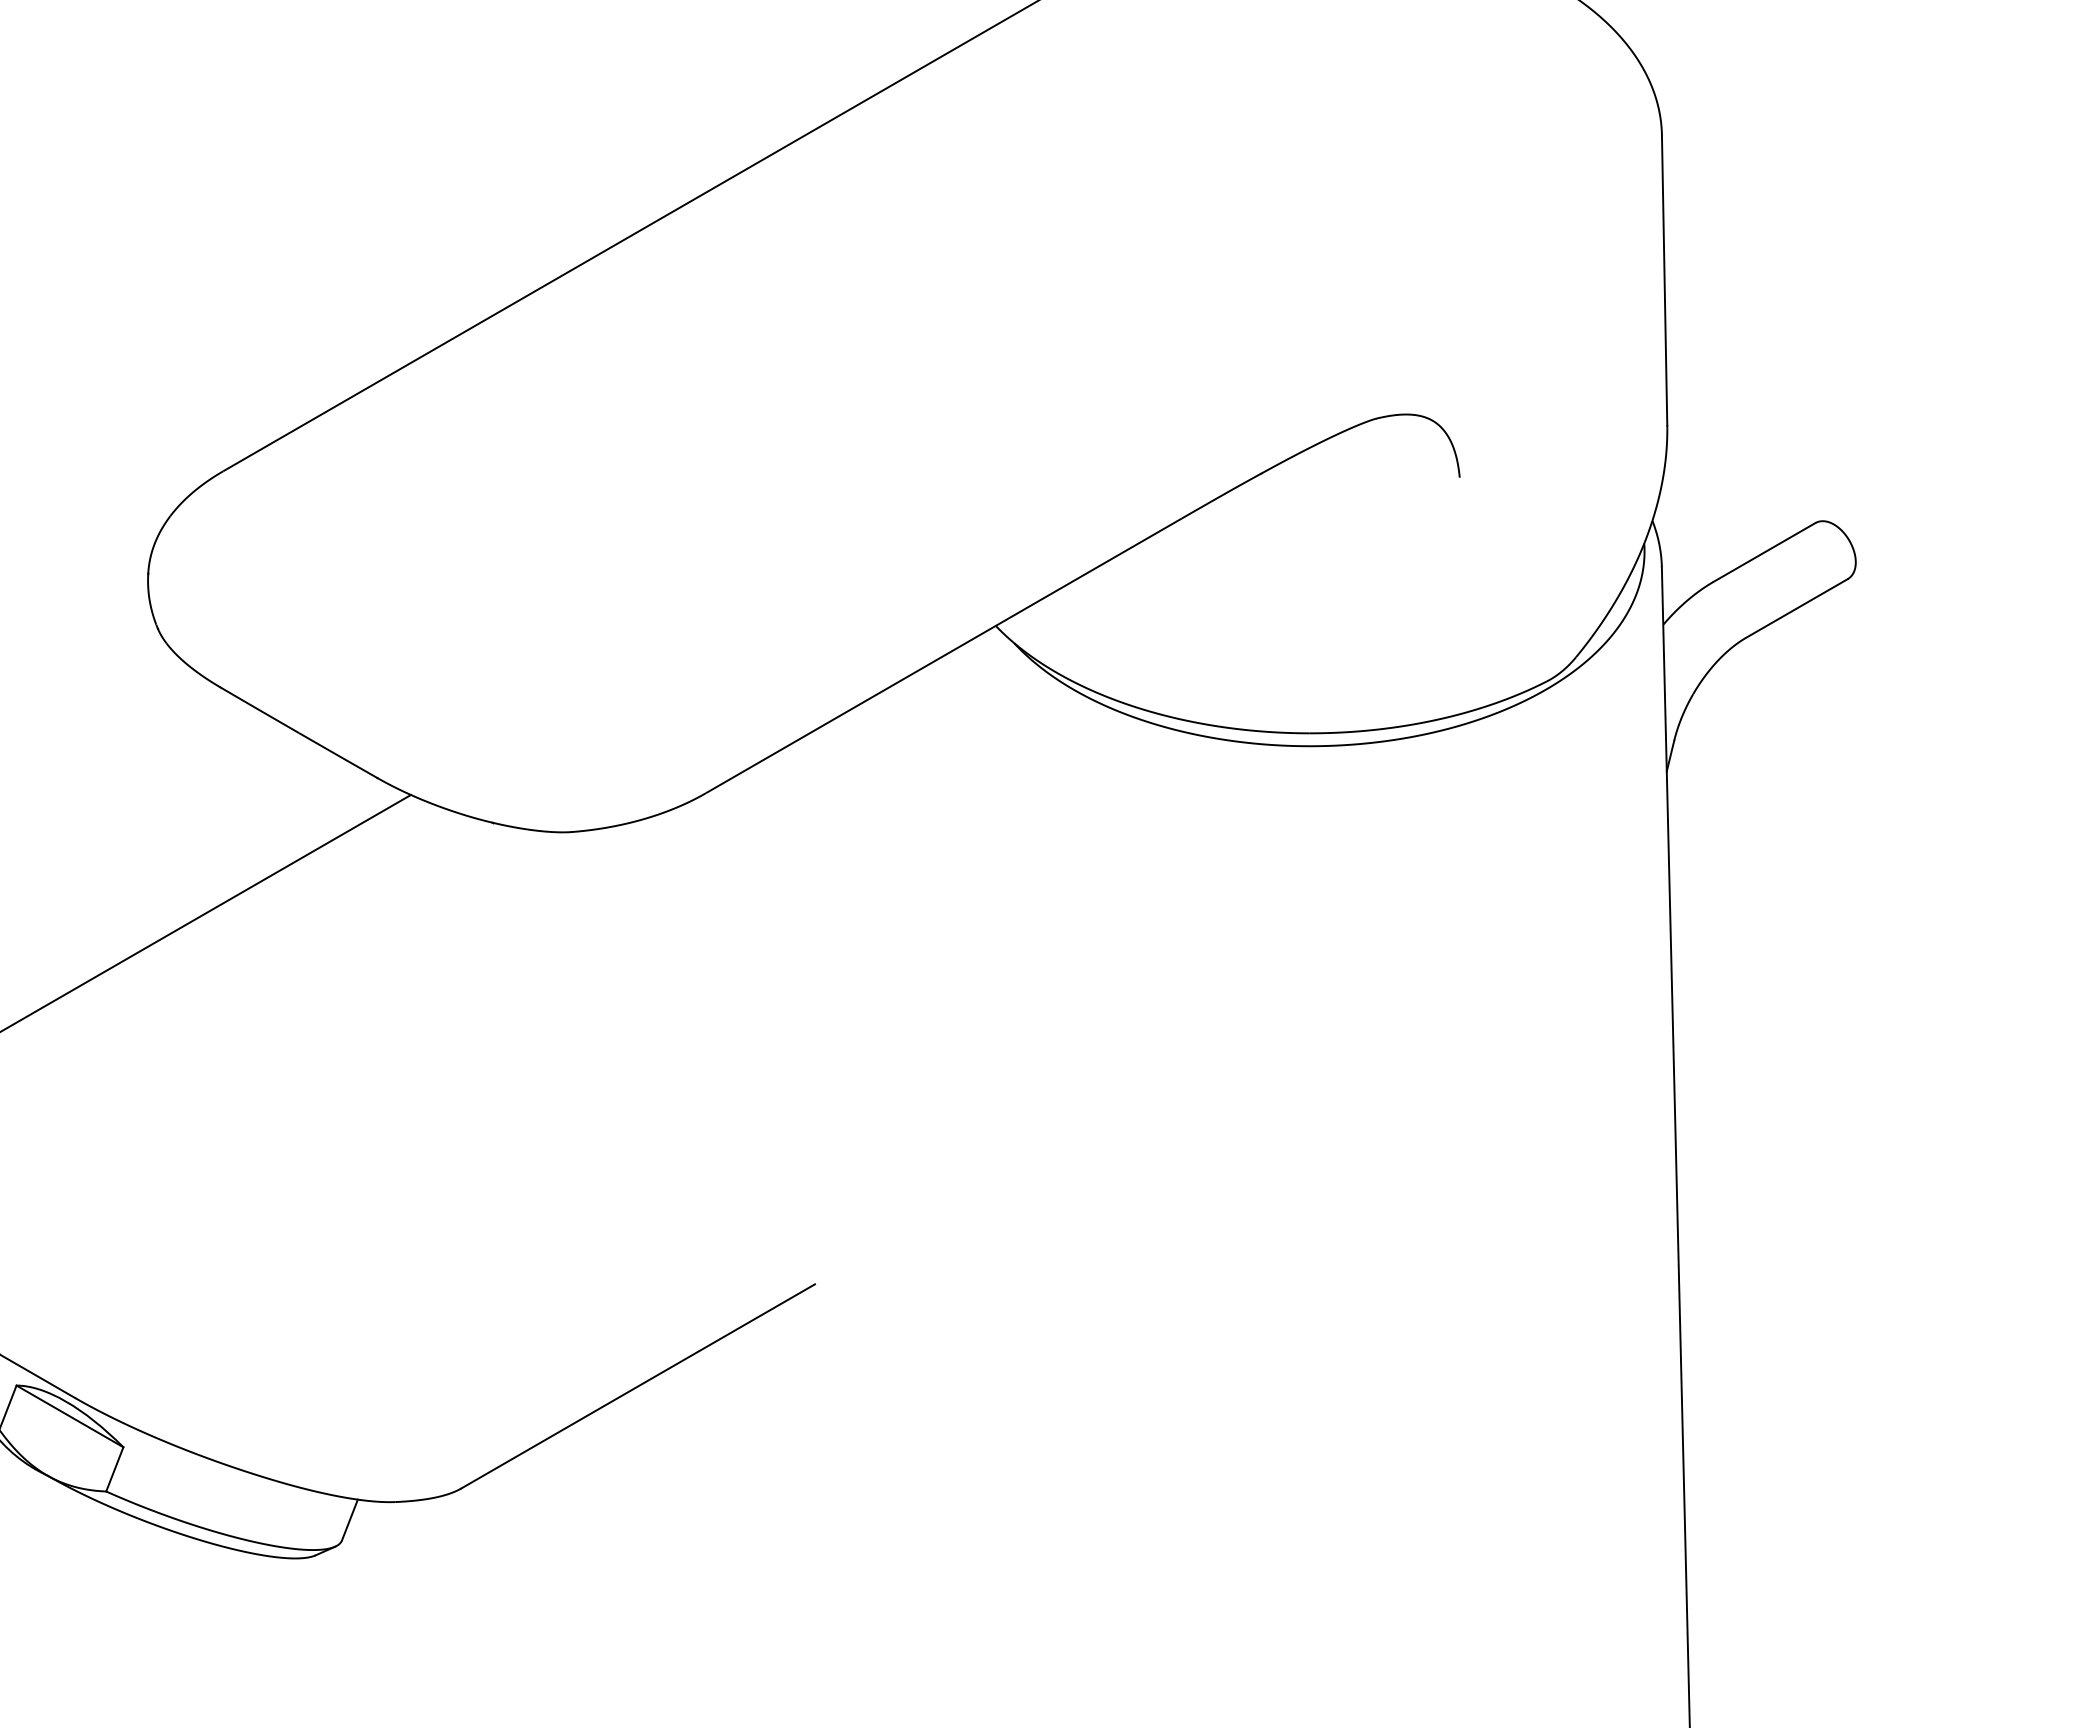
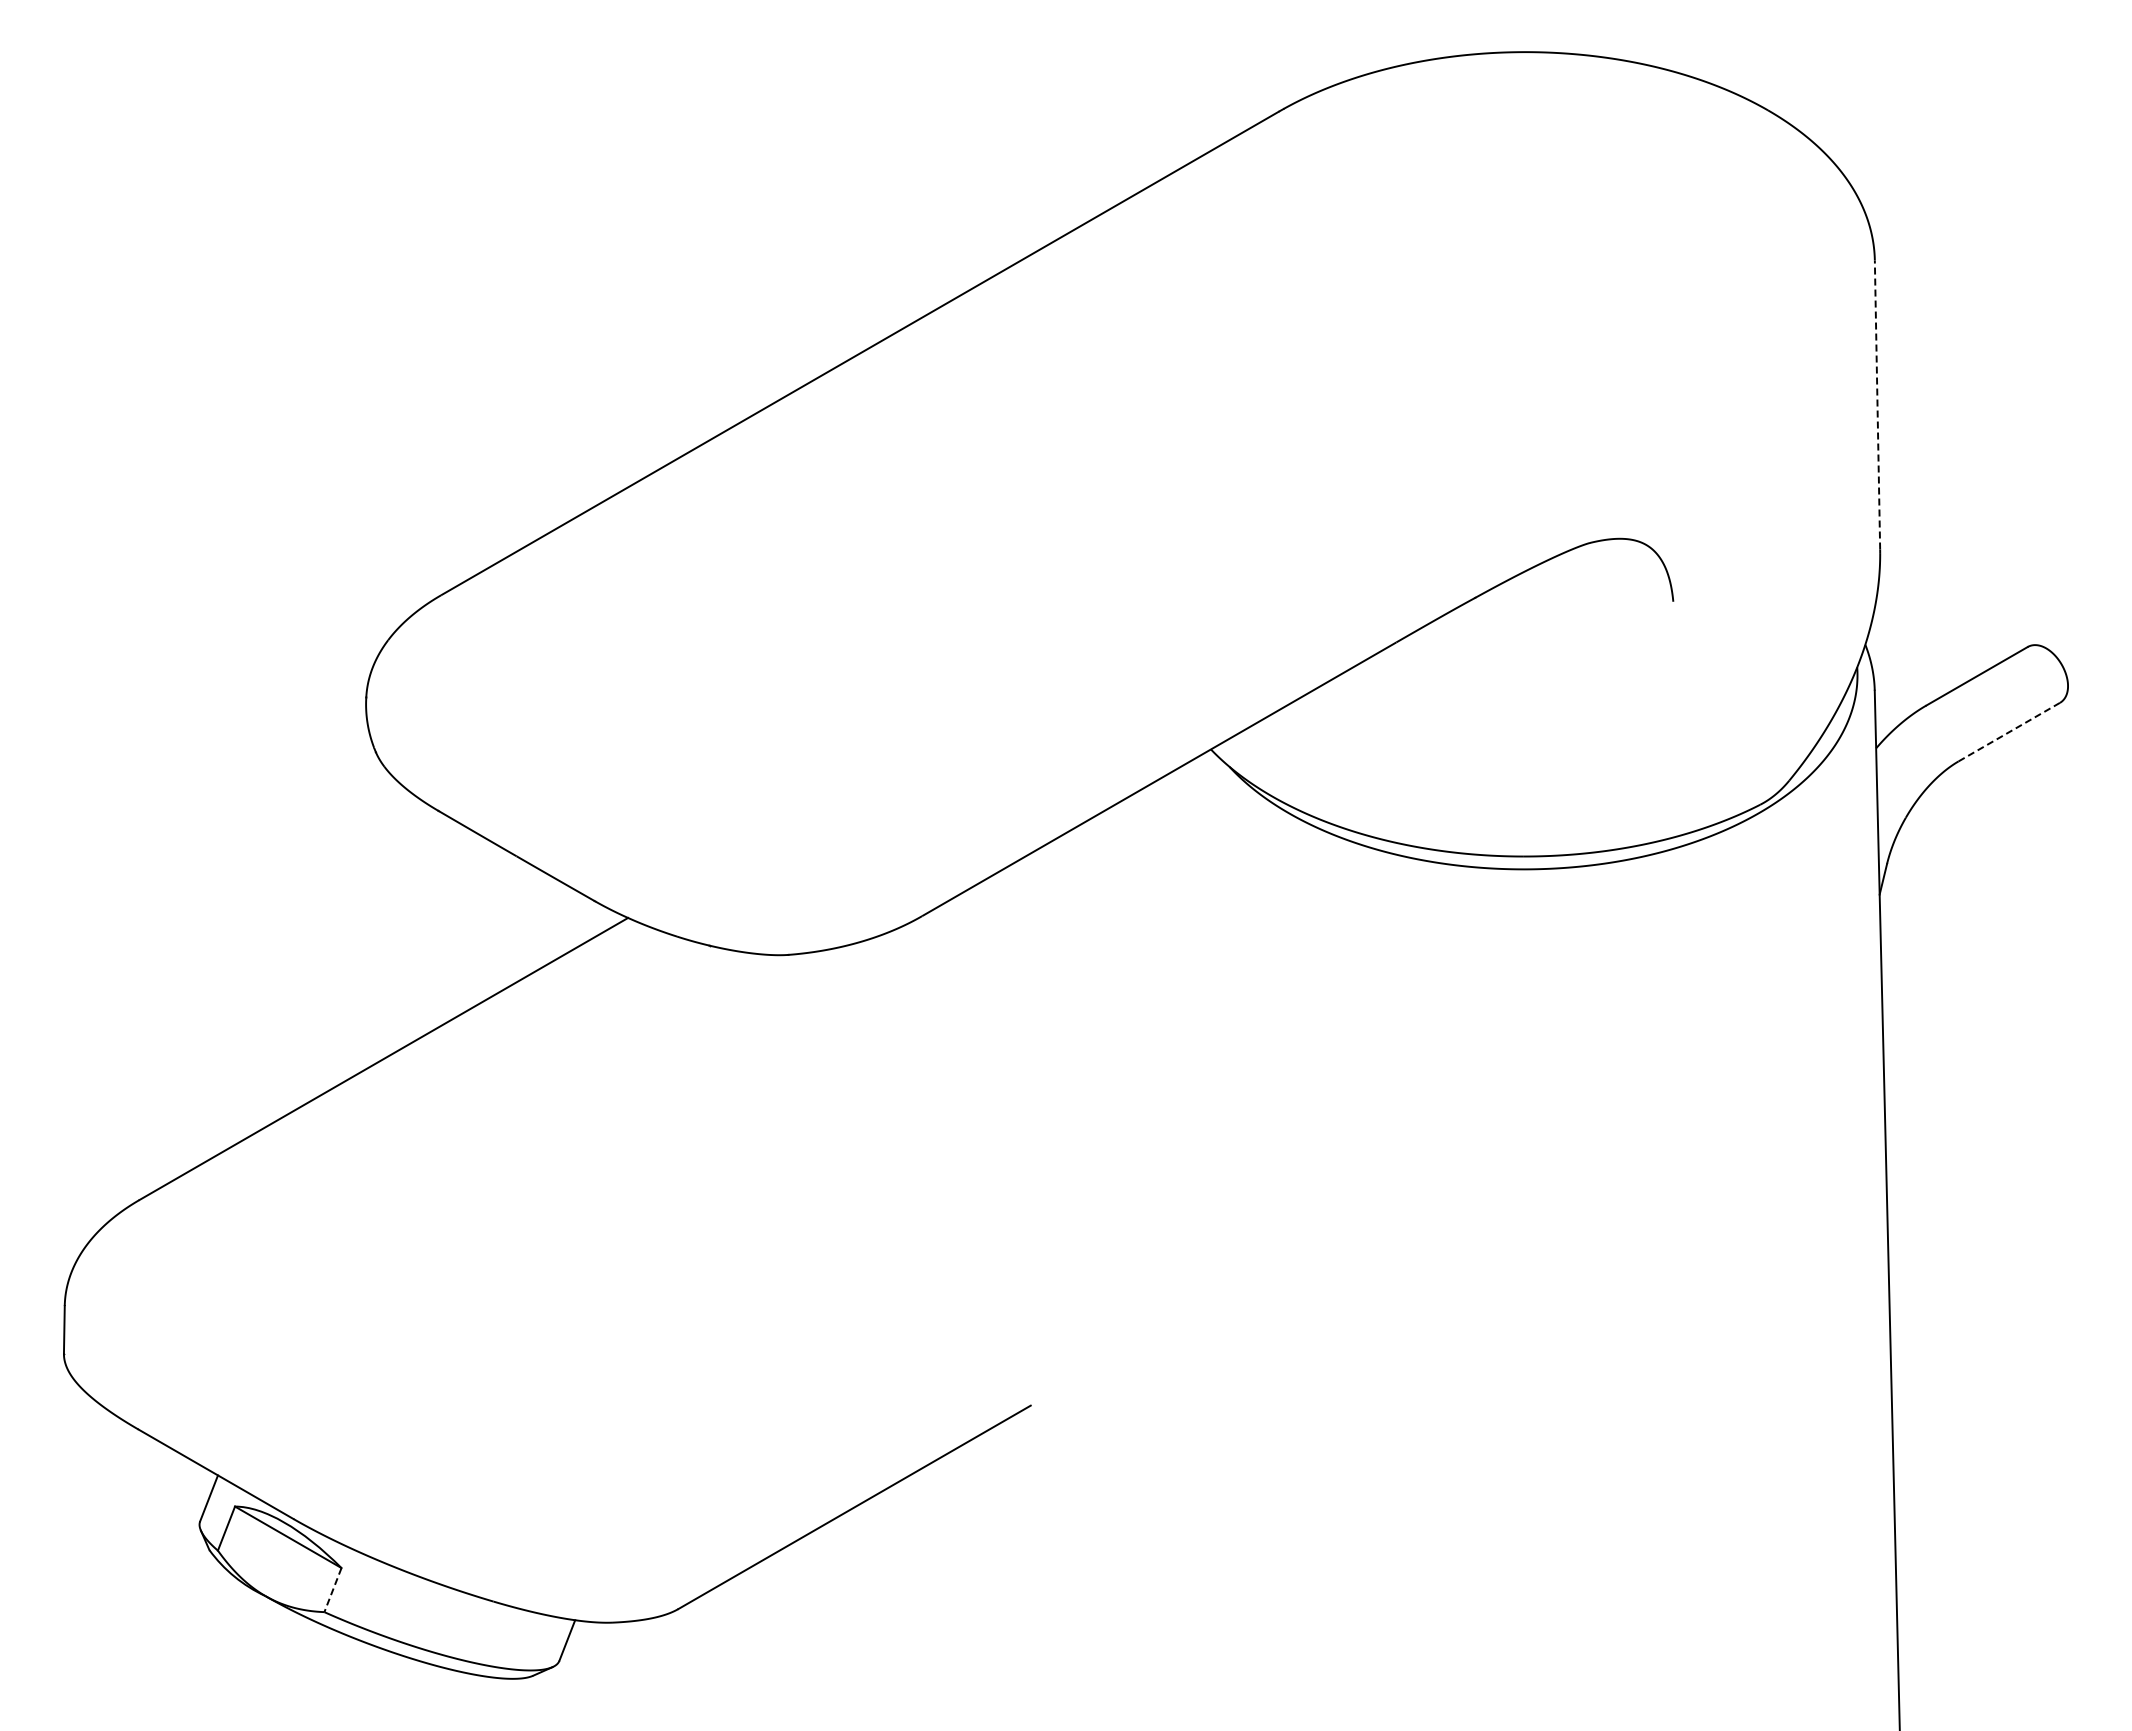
line: (1664, 280) -> (1877, 405), solid -> dashed
line: (1797, 608) -> (2009, 732), solid -> dashed
line: (114, 1469) -> (332, 1590), solid -> dashed

